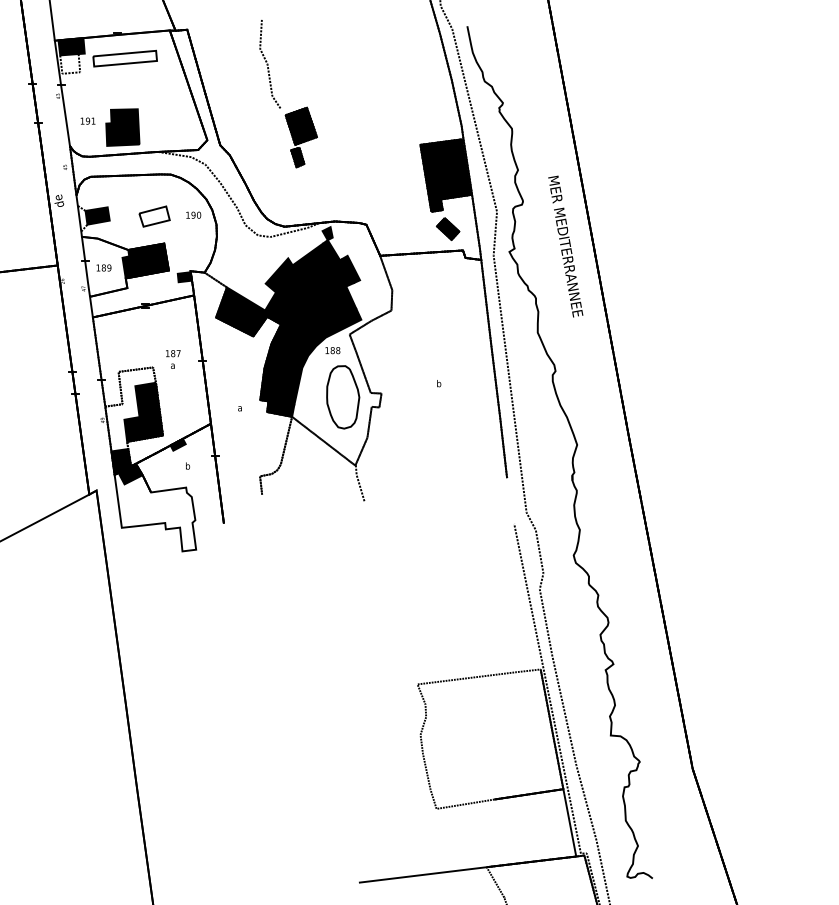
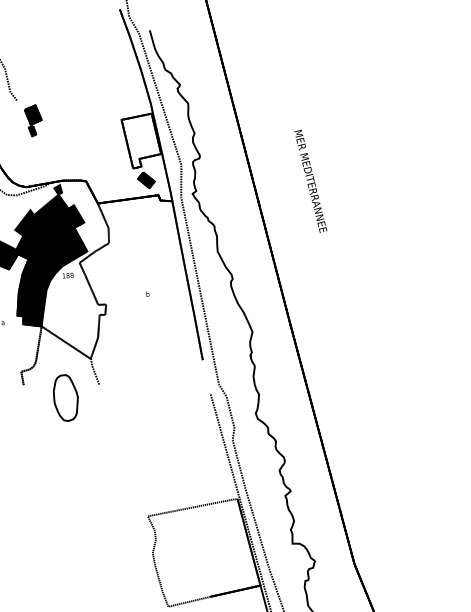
part: (300, 137) -> (33, 120), size x0.7
fill: (445, 175) -> (141, 141), removed
text: (565, 246) -> (310, 181), moved
part: (343, 397) -> (66, 398), moved

